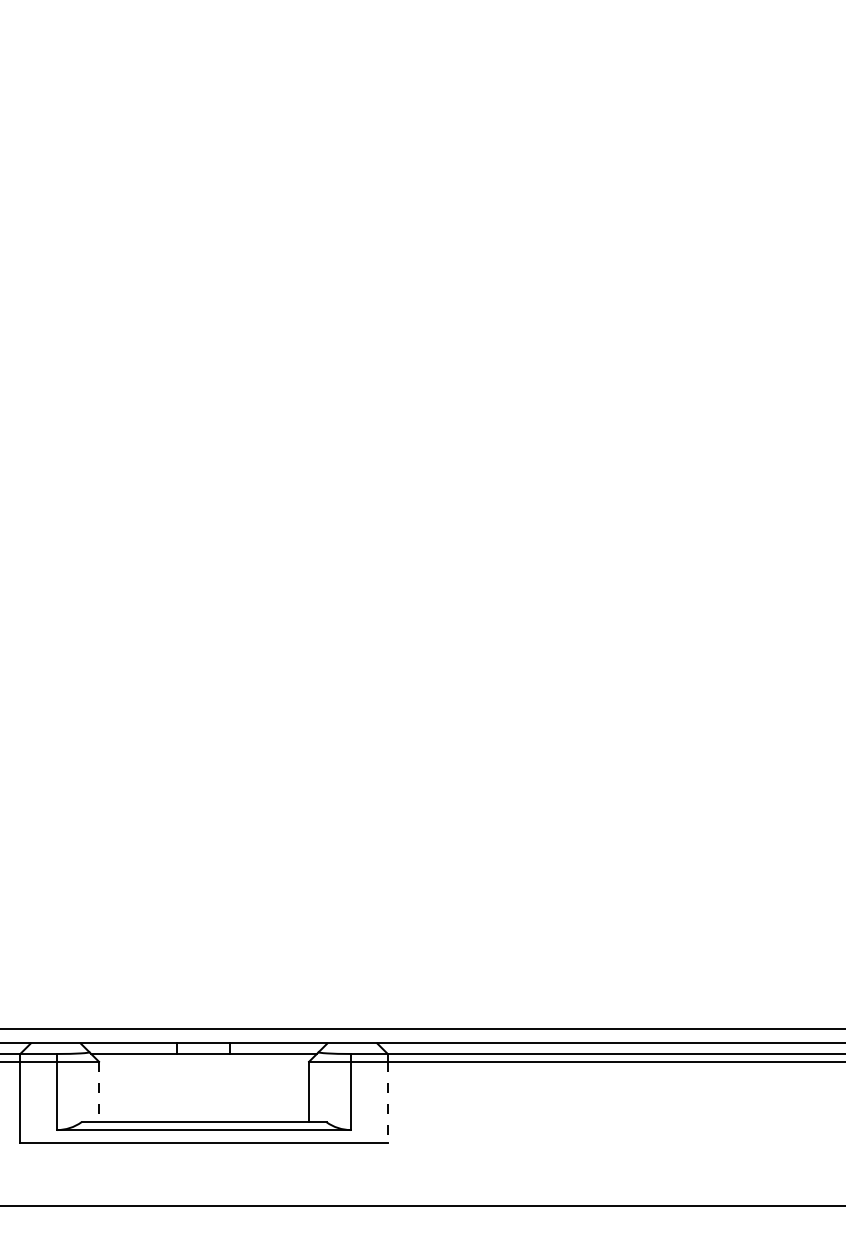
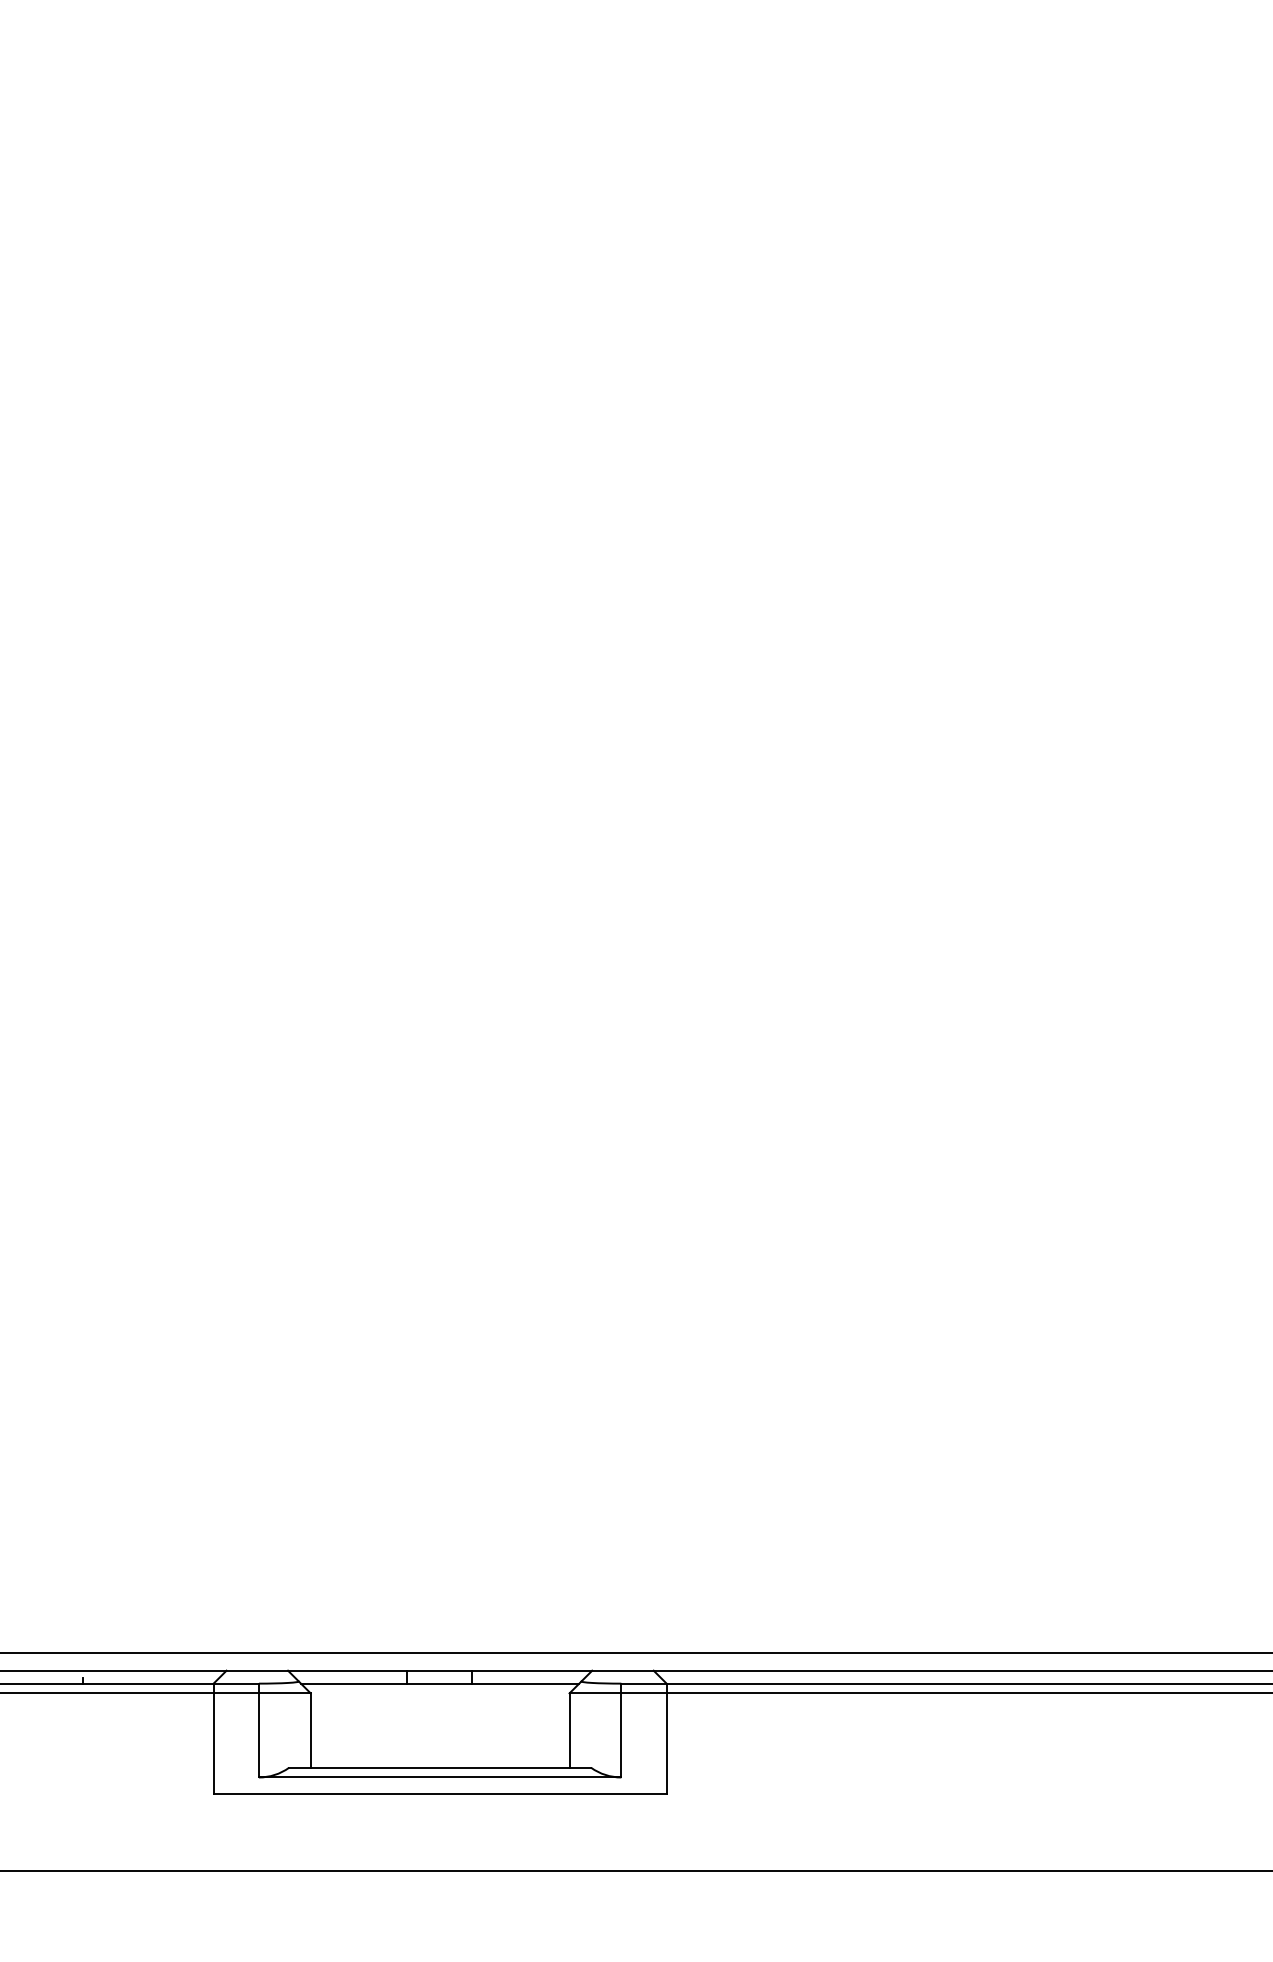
line: (98, 1092) -> (310, 1731), dashed -> solid
line: (387, 1103) -> (666, 1744), dashed -> solid

